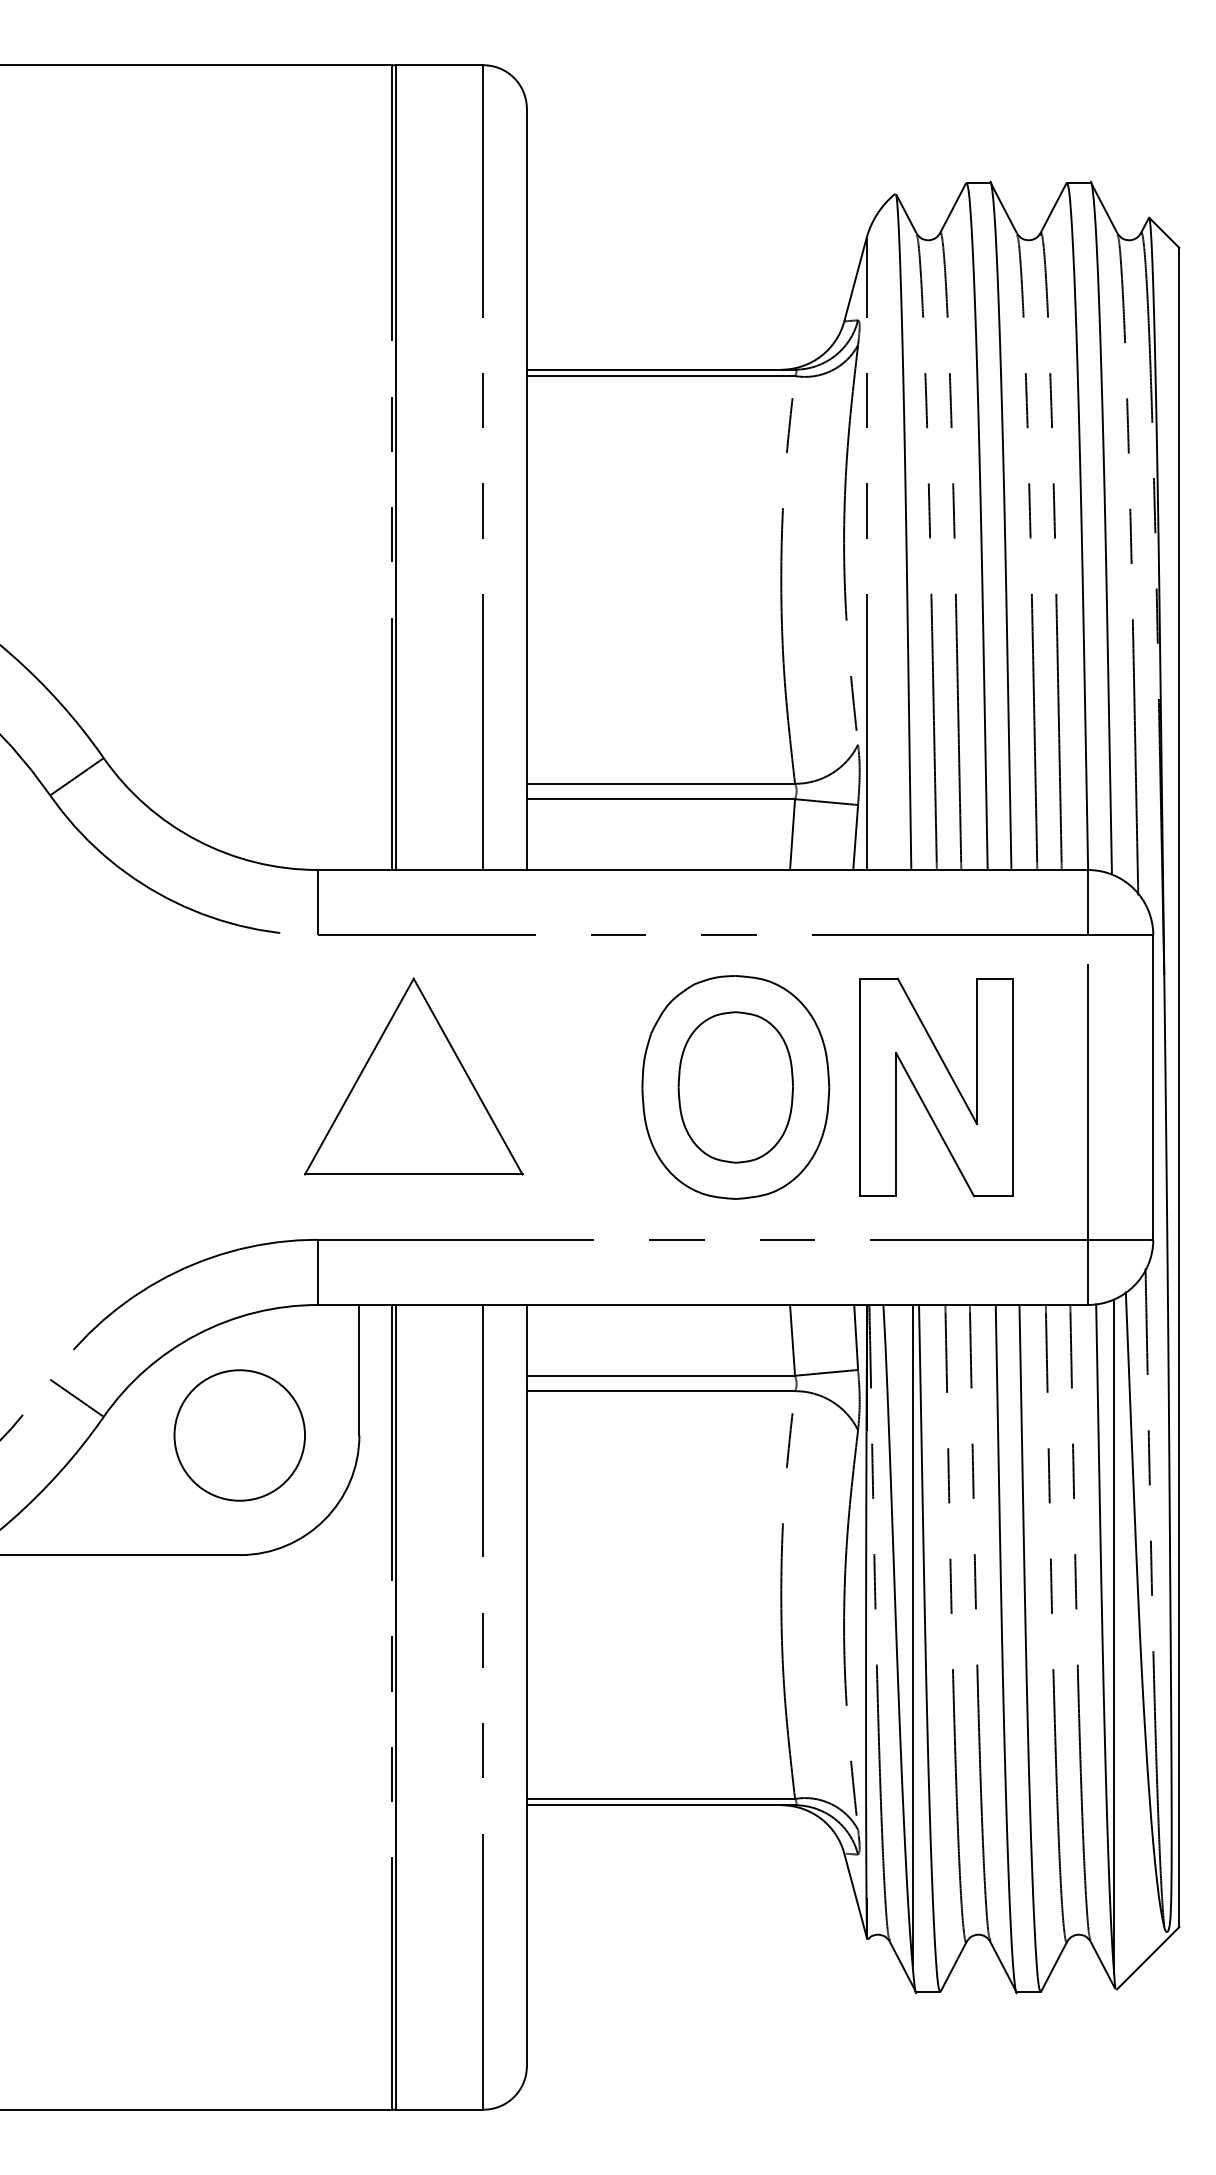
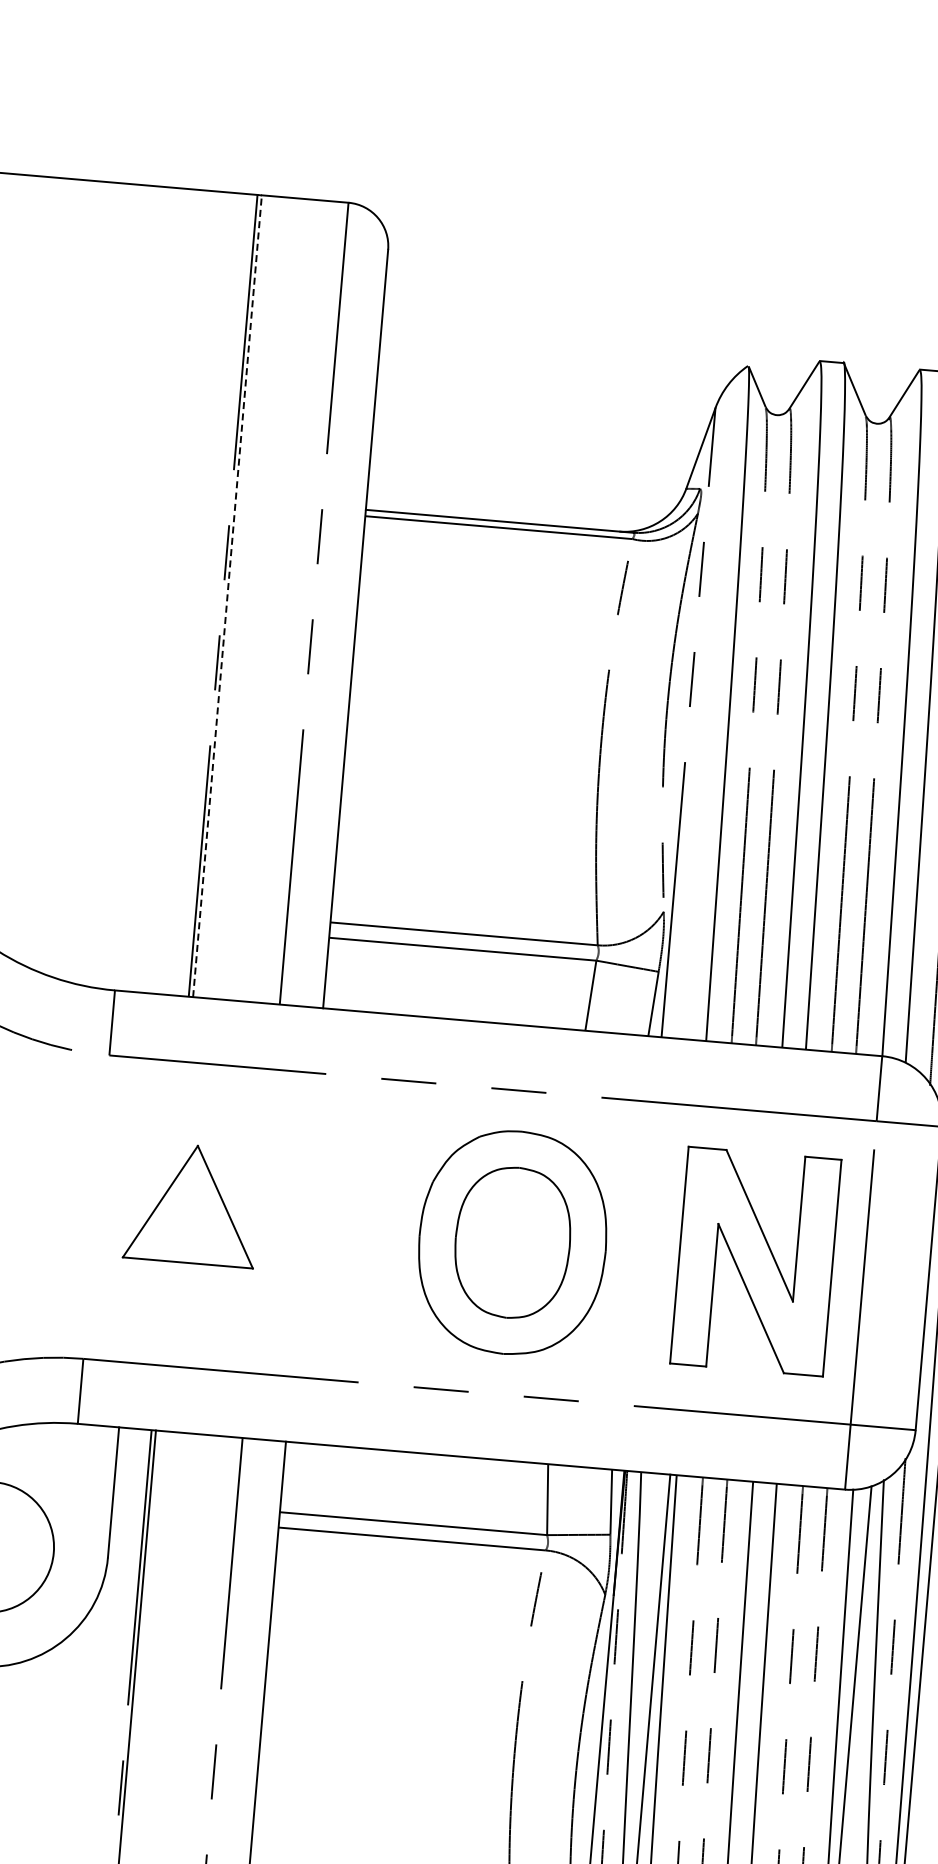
line: (396, 467) -> (227, 596), solid -> dashed
part: (413, 1076) -> (192, 1204), size x0.6
part: (936, 1087) -> (755, 1261), moved

